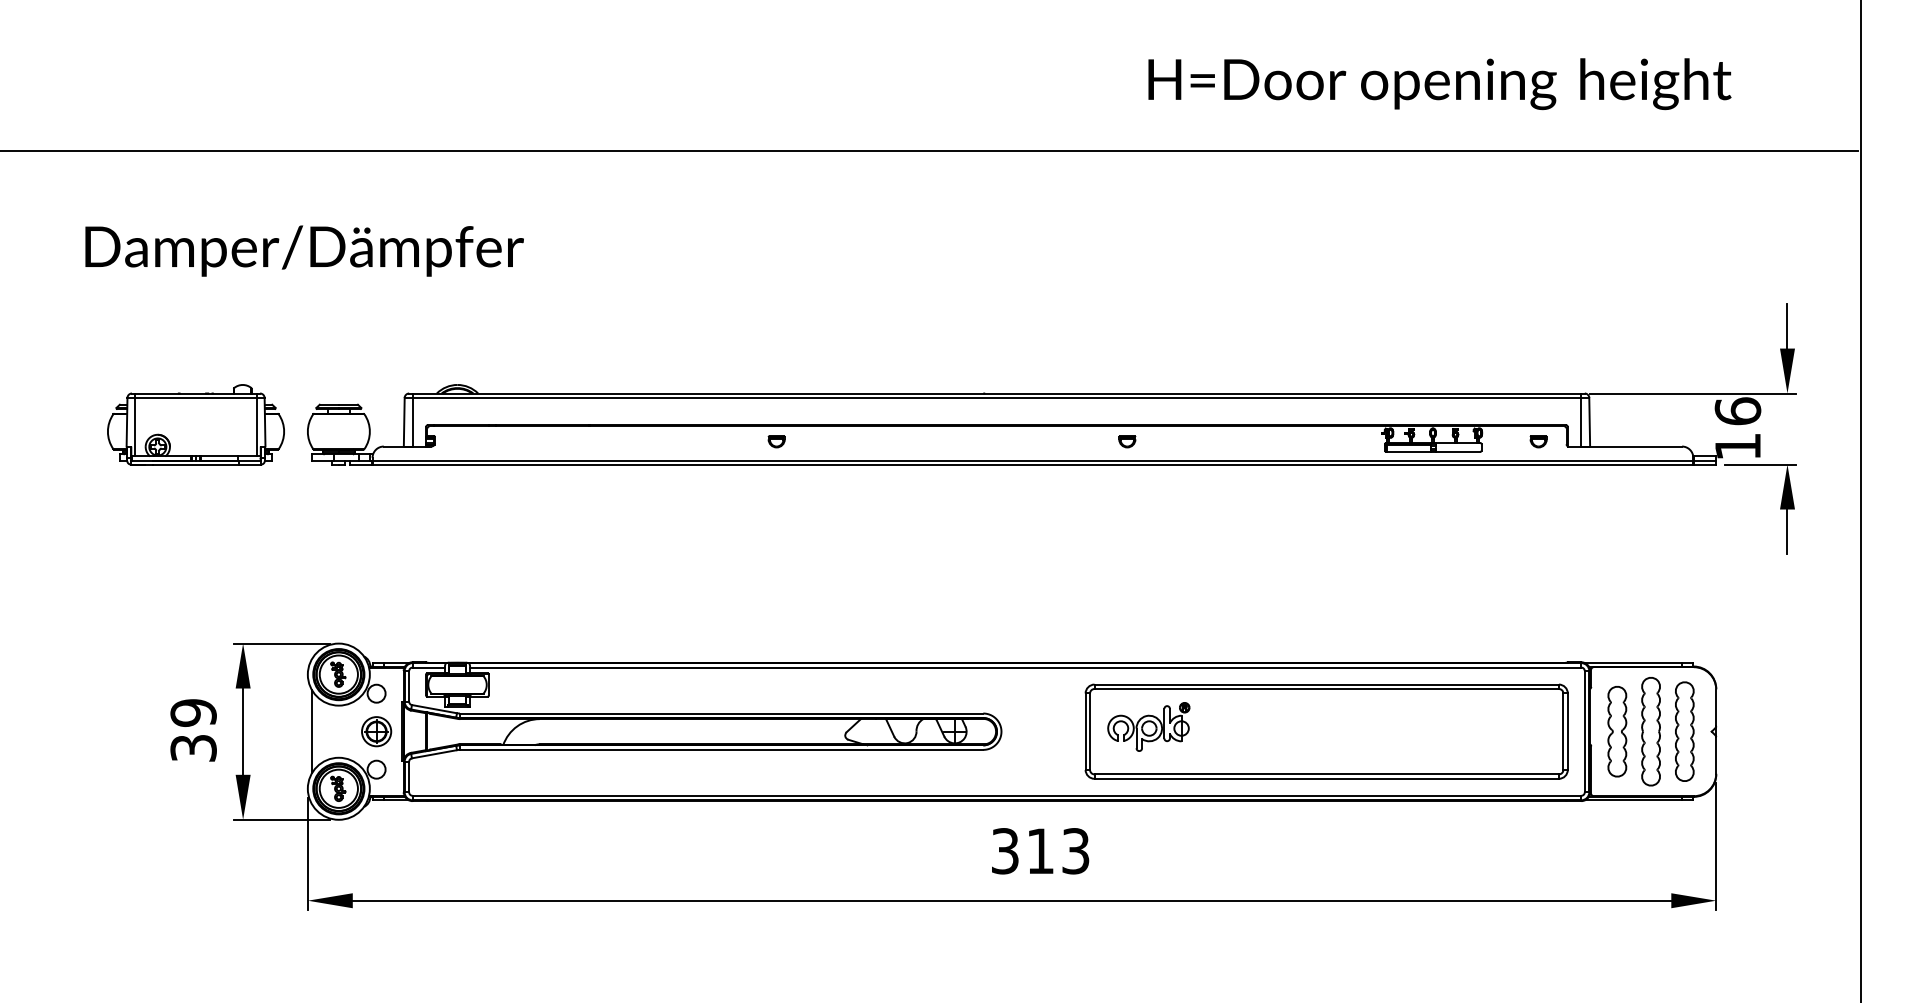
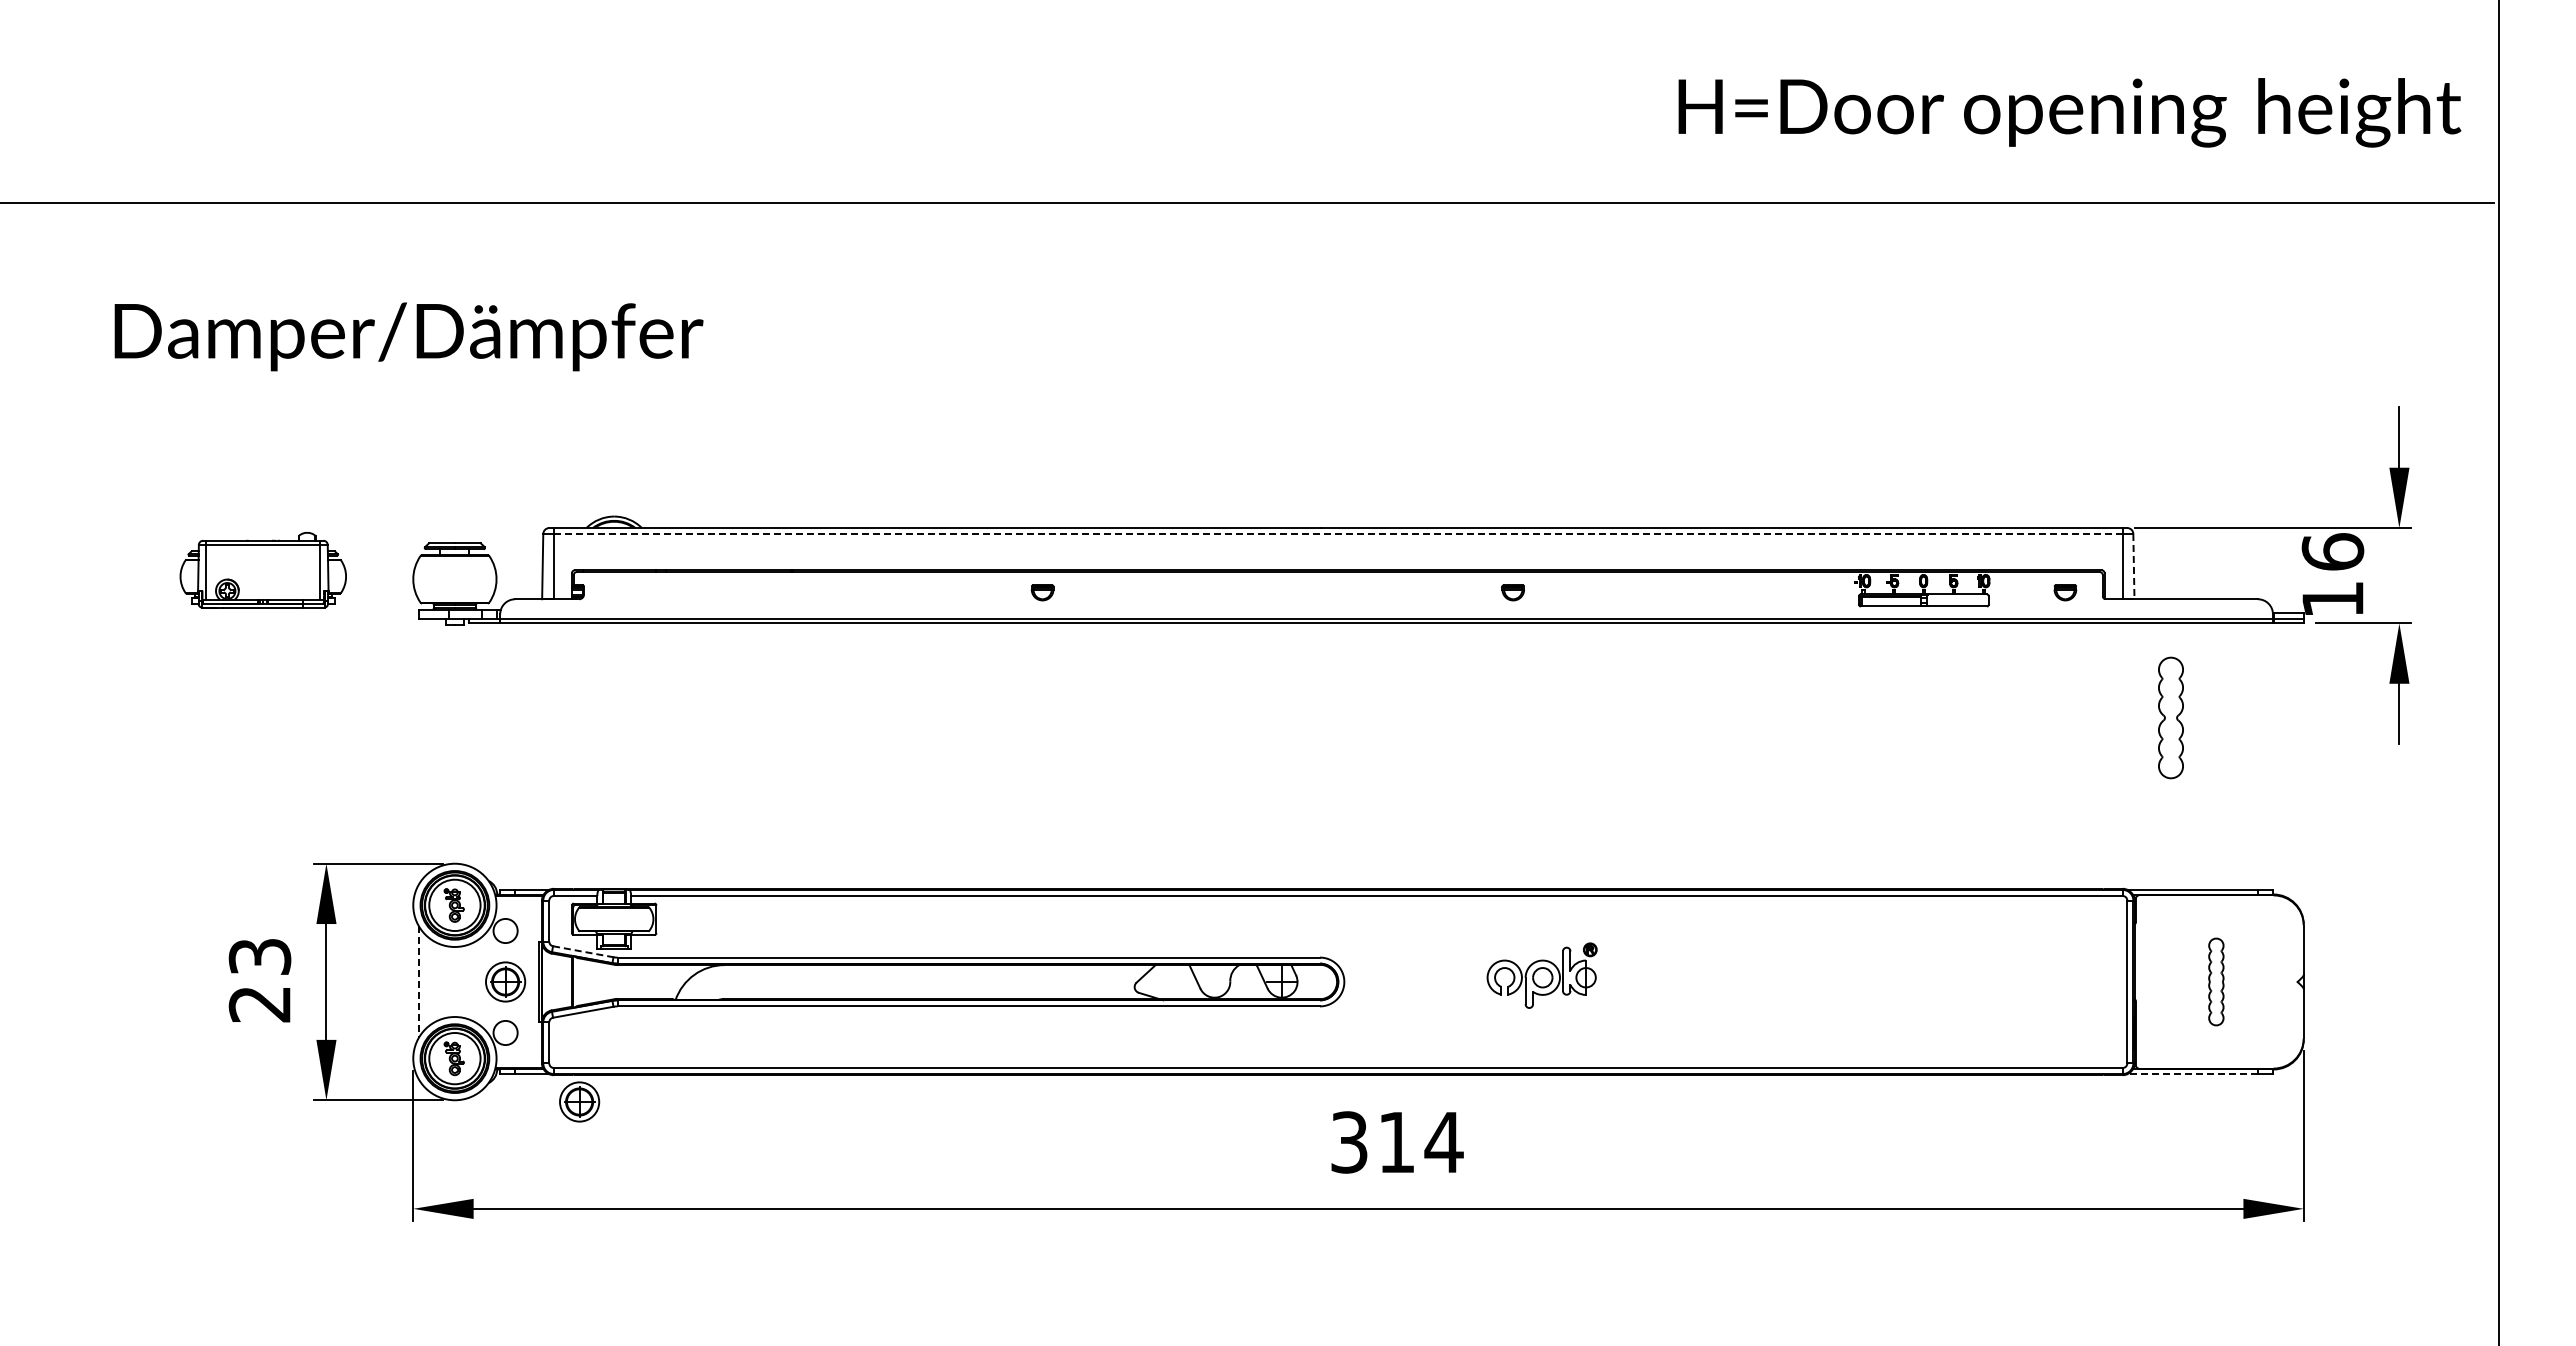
text: (1439, 83) -> (2069, 112), moved
line: (996, 397) -> (1337, 533), solid -> dashed
line: (1589, 422) -> (2133, 566), solid -> dashed
part: (196, 425) -> (263, 570), size x0.7
line: (434, 708) -> (583, 951), solid -> dashed
text: (193, 730) -> (259, 980), 39 -> 23
part: (1326, 731) -> (1780, 981), removed
part: (1616, 731) -> (2170, 717), moved
part: (1651, 731) -> (2216, 981), size x0.6
part: (1684, 731) -> (2261, 981), removed
line: (311, 732) -> (418, 982), solid -> dashed
line: (1633, 800) -> (2192, 1074), solid -> dashed
part: (431, 820) -> (579, 1101), added
text: (1075, 851) -> (1443, 1142), 313 -> 314

